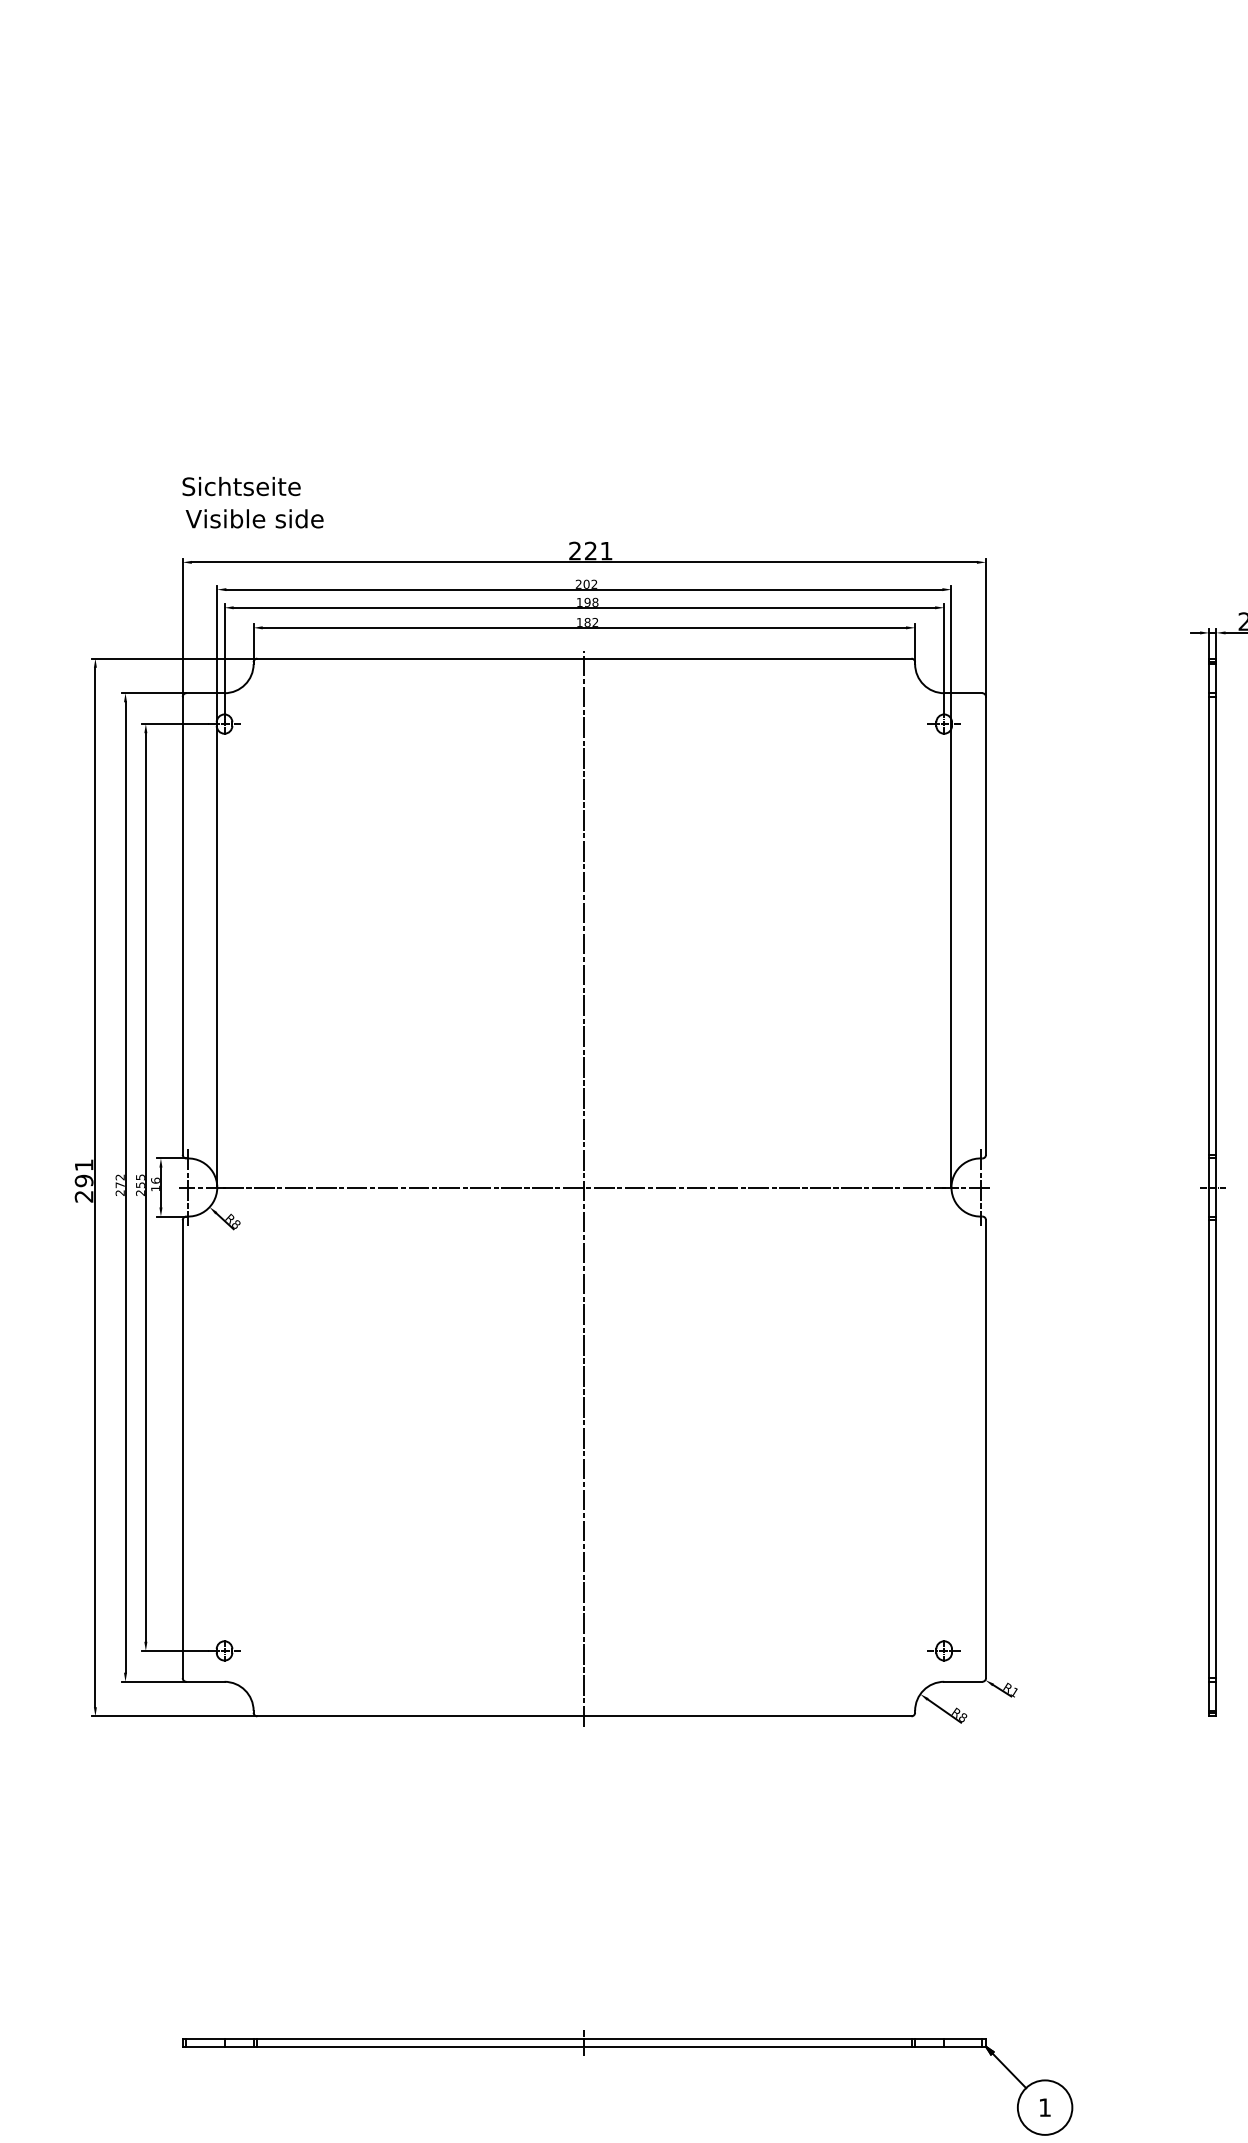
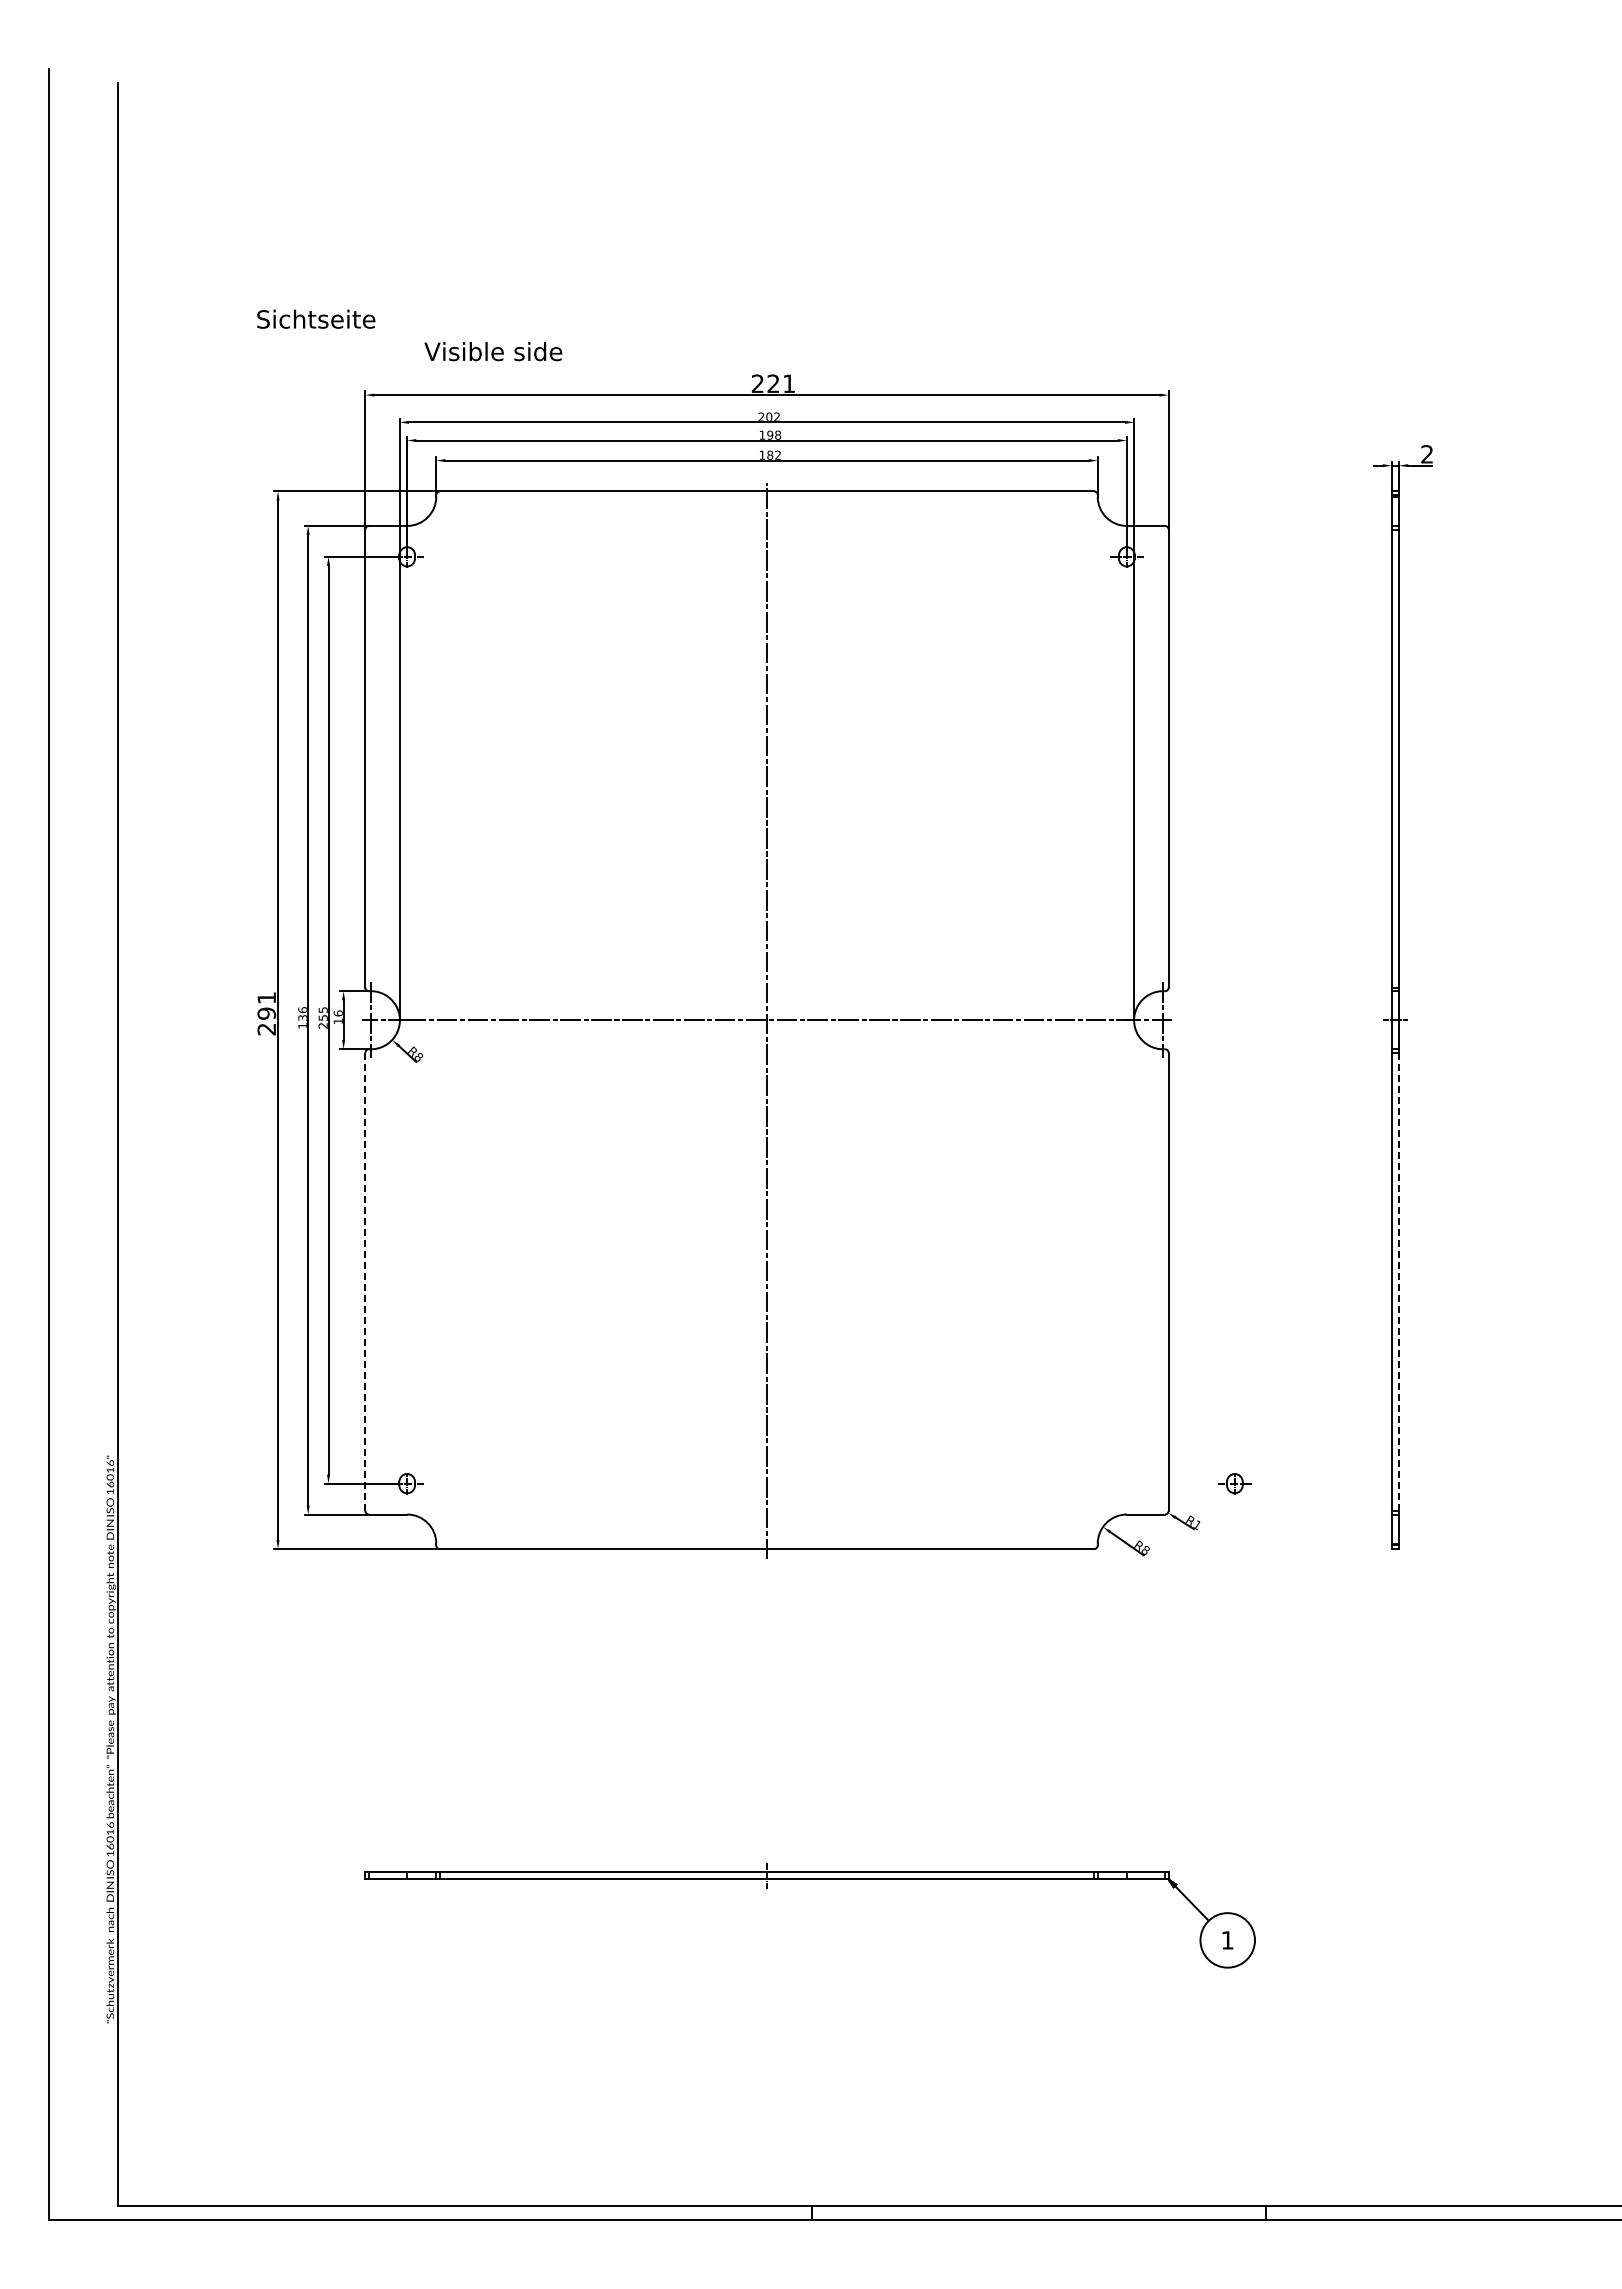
text: (241, 485) -> (316, 318), moved
text: (254, 518) -> (493, 351), moved
text: (119, 1184) -> (302, 1017), 272 -> 136
line: (182, 1448) -> (365, 1281), solid -> dashed
line: (1216, 1448) -> (1399, 1281), solid -> dashed
part: (943, 1650) -> (1234, 1483), moved

